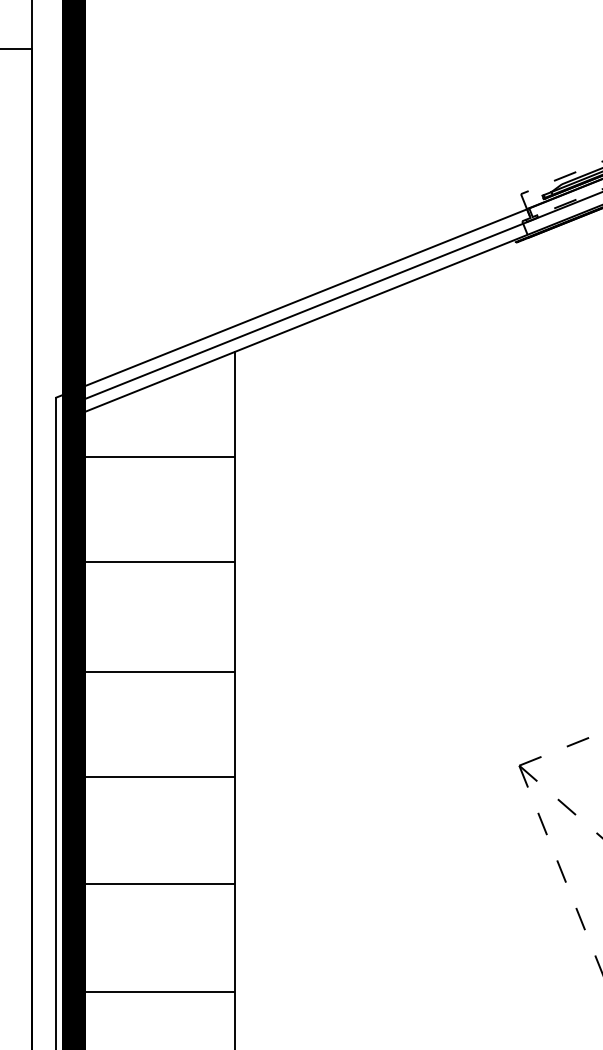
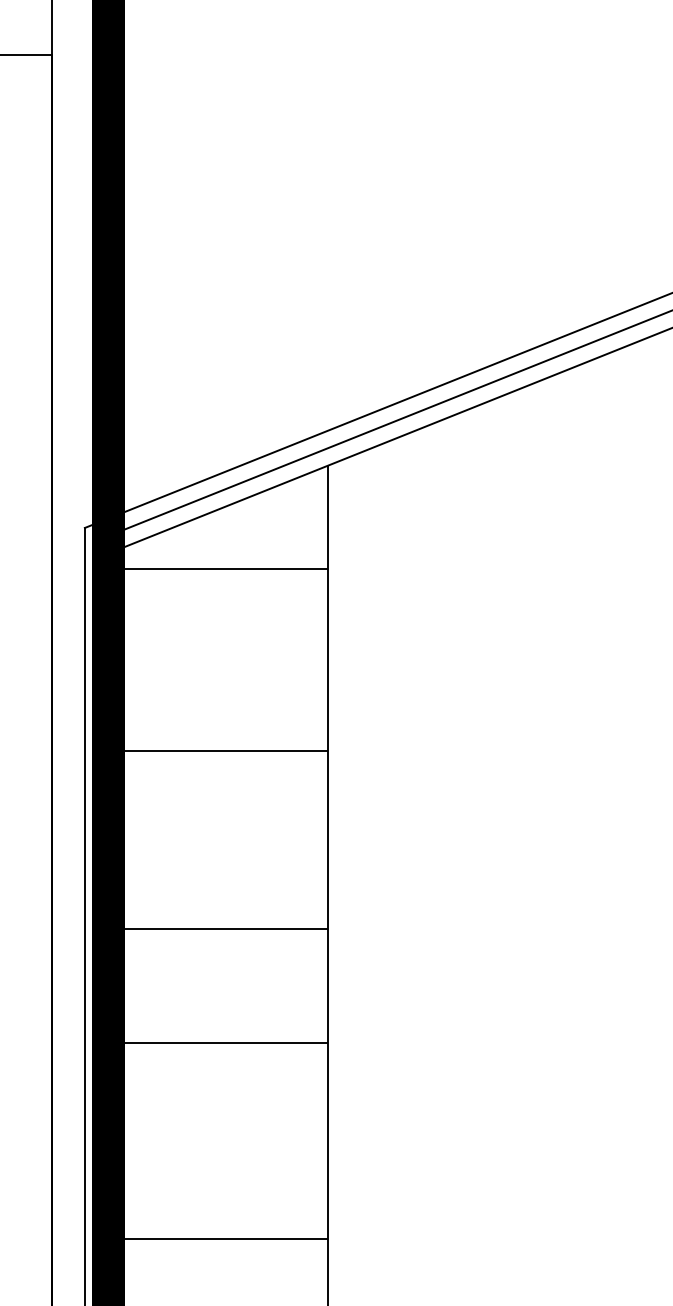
line: (157, 456) -> (222, 568), moved
line: (157, 671) -> (222, 928), moved
line: (157, 884) -> (222, 1238), moved

